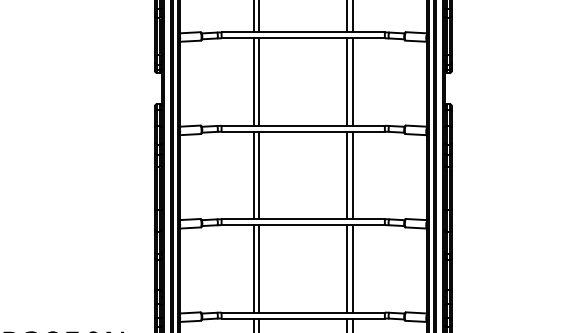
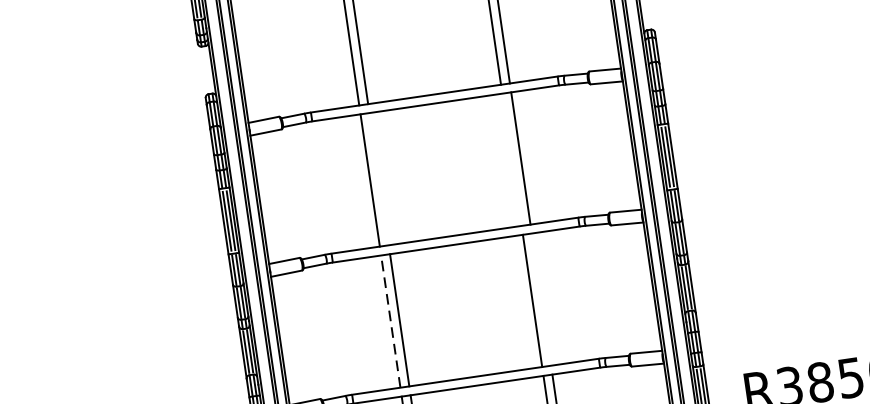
line: (259, 175) -> (379, 179), removed
line: (347, 175) -> (512, 159), removed
line: (253, 268) -> (390, 321), solid -> dashed
line: (353, 268) -> (541, 298), removed

